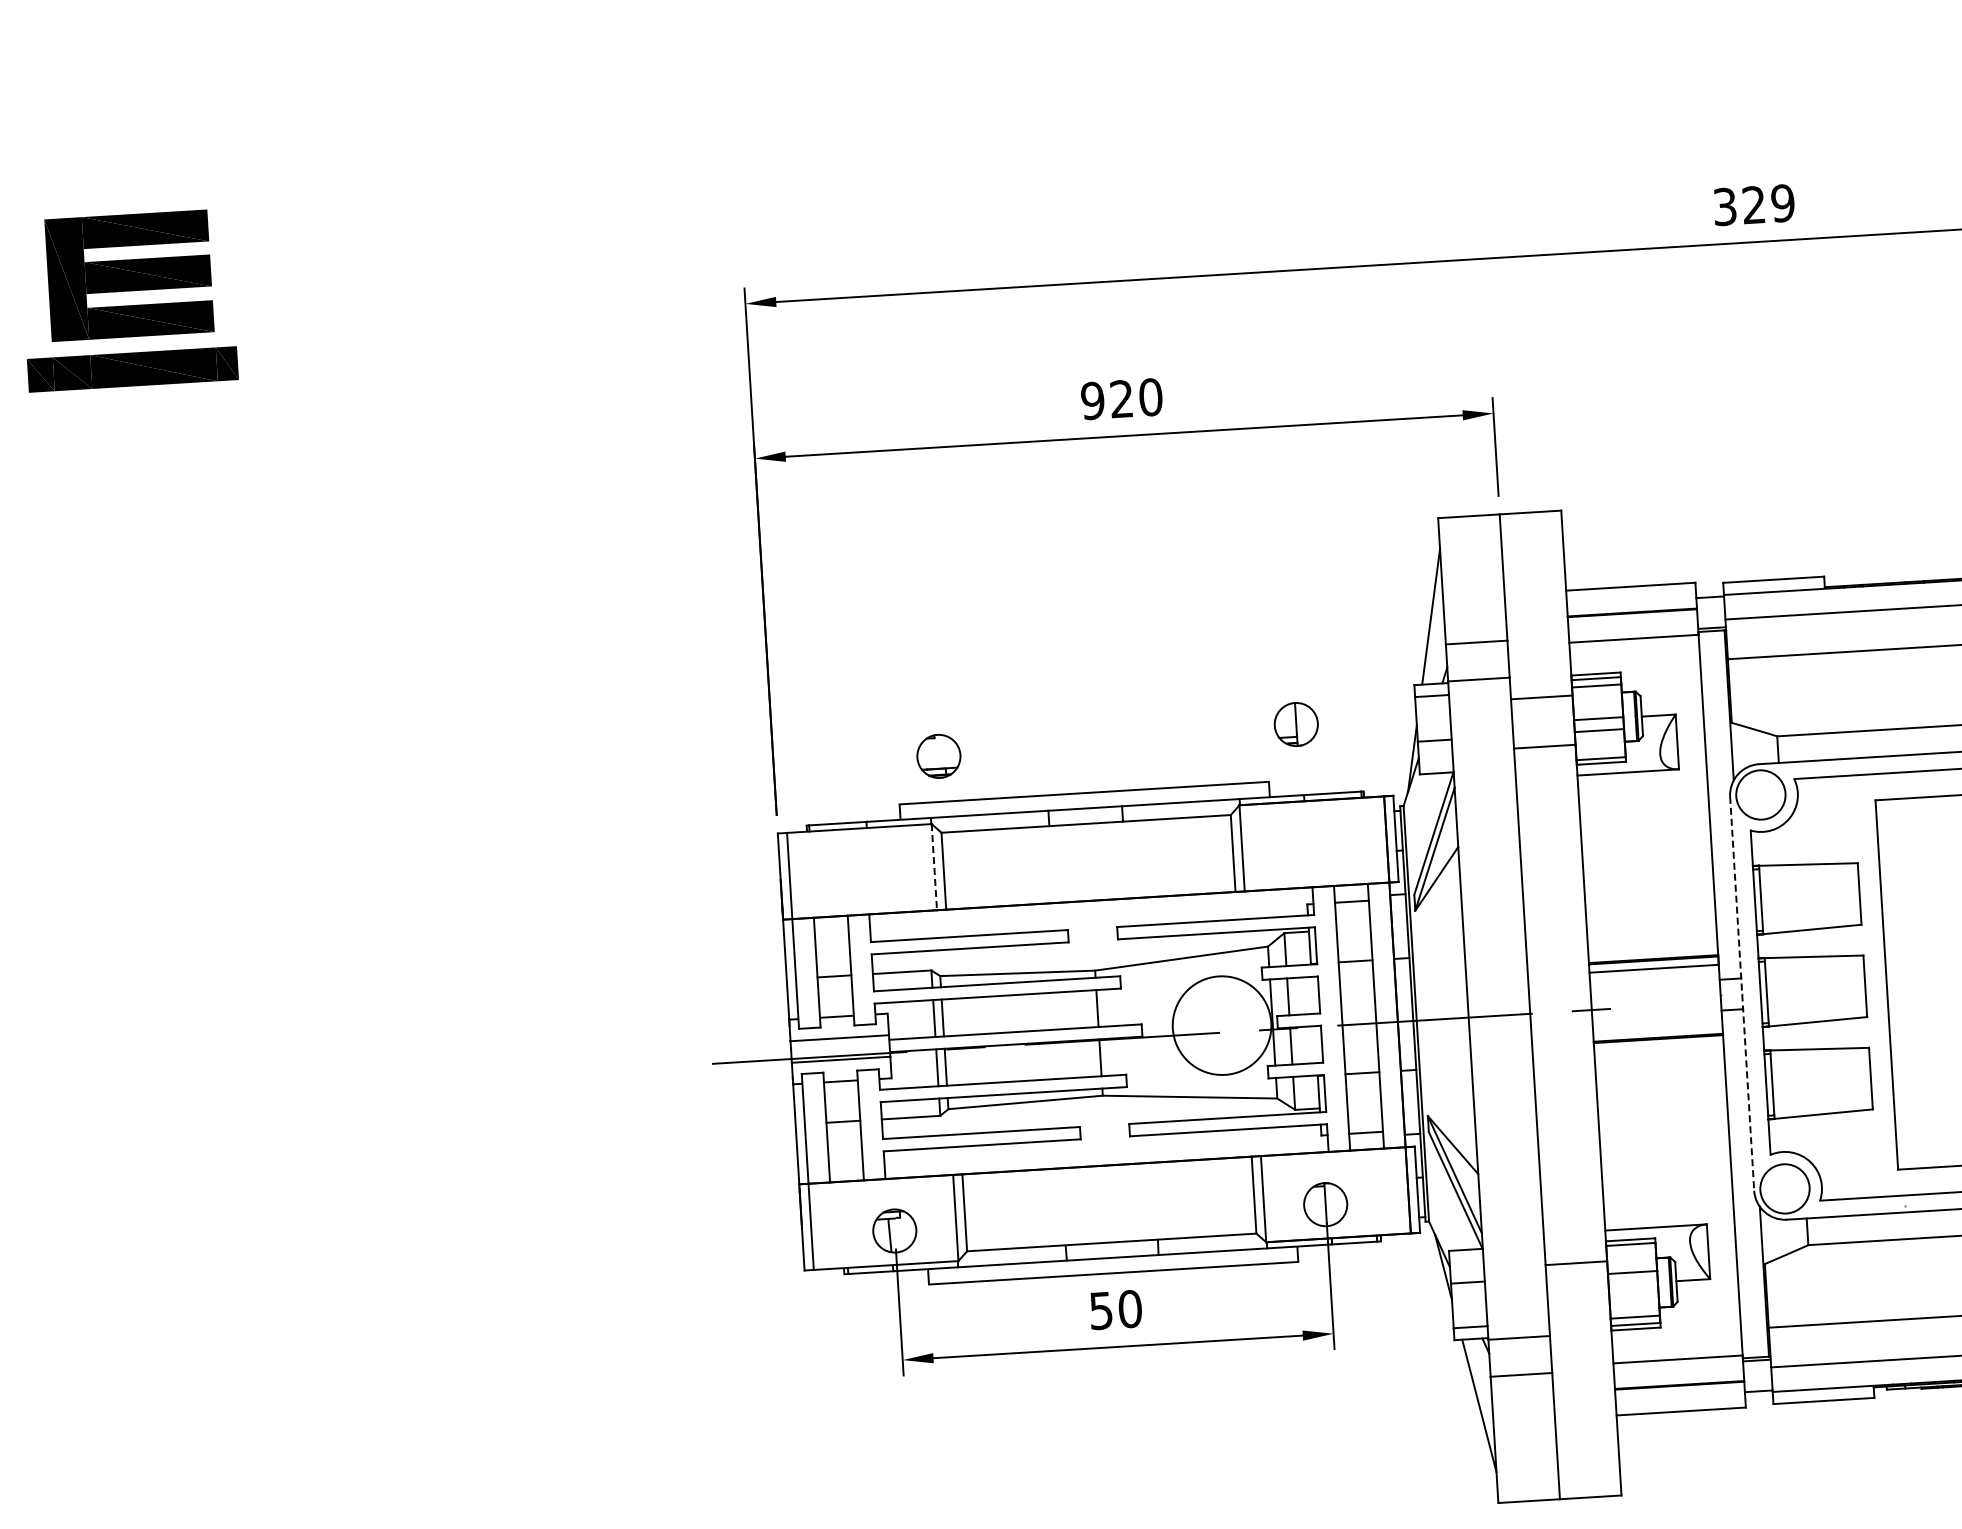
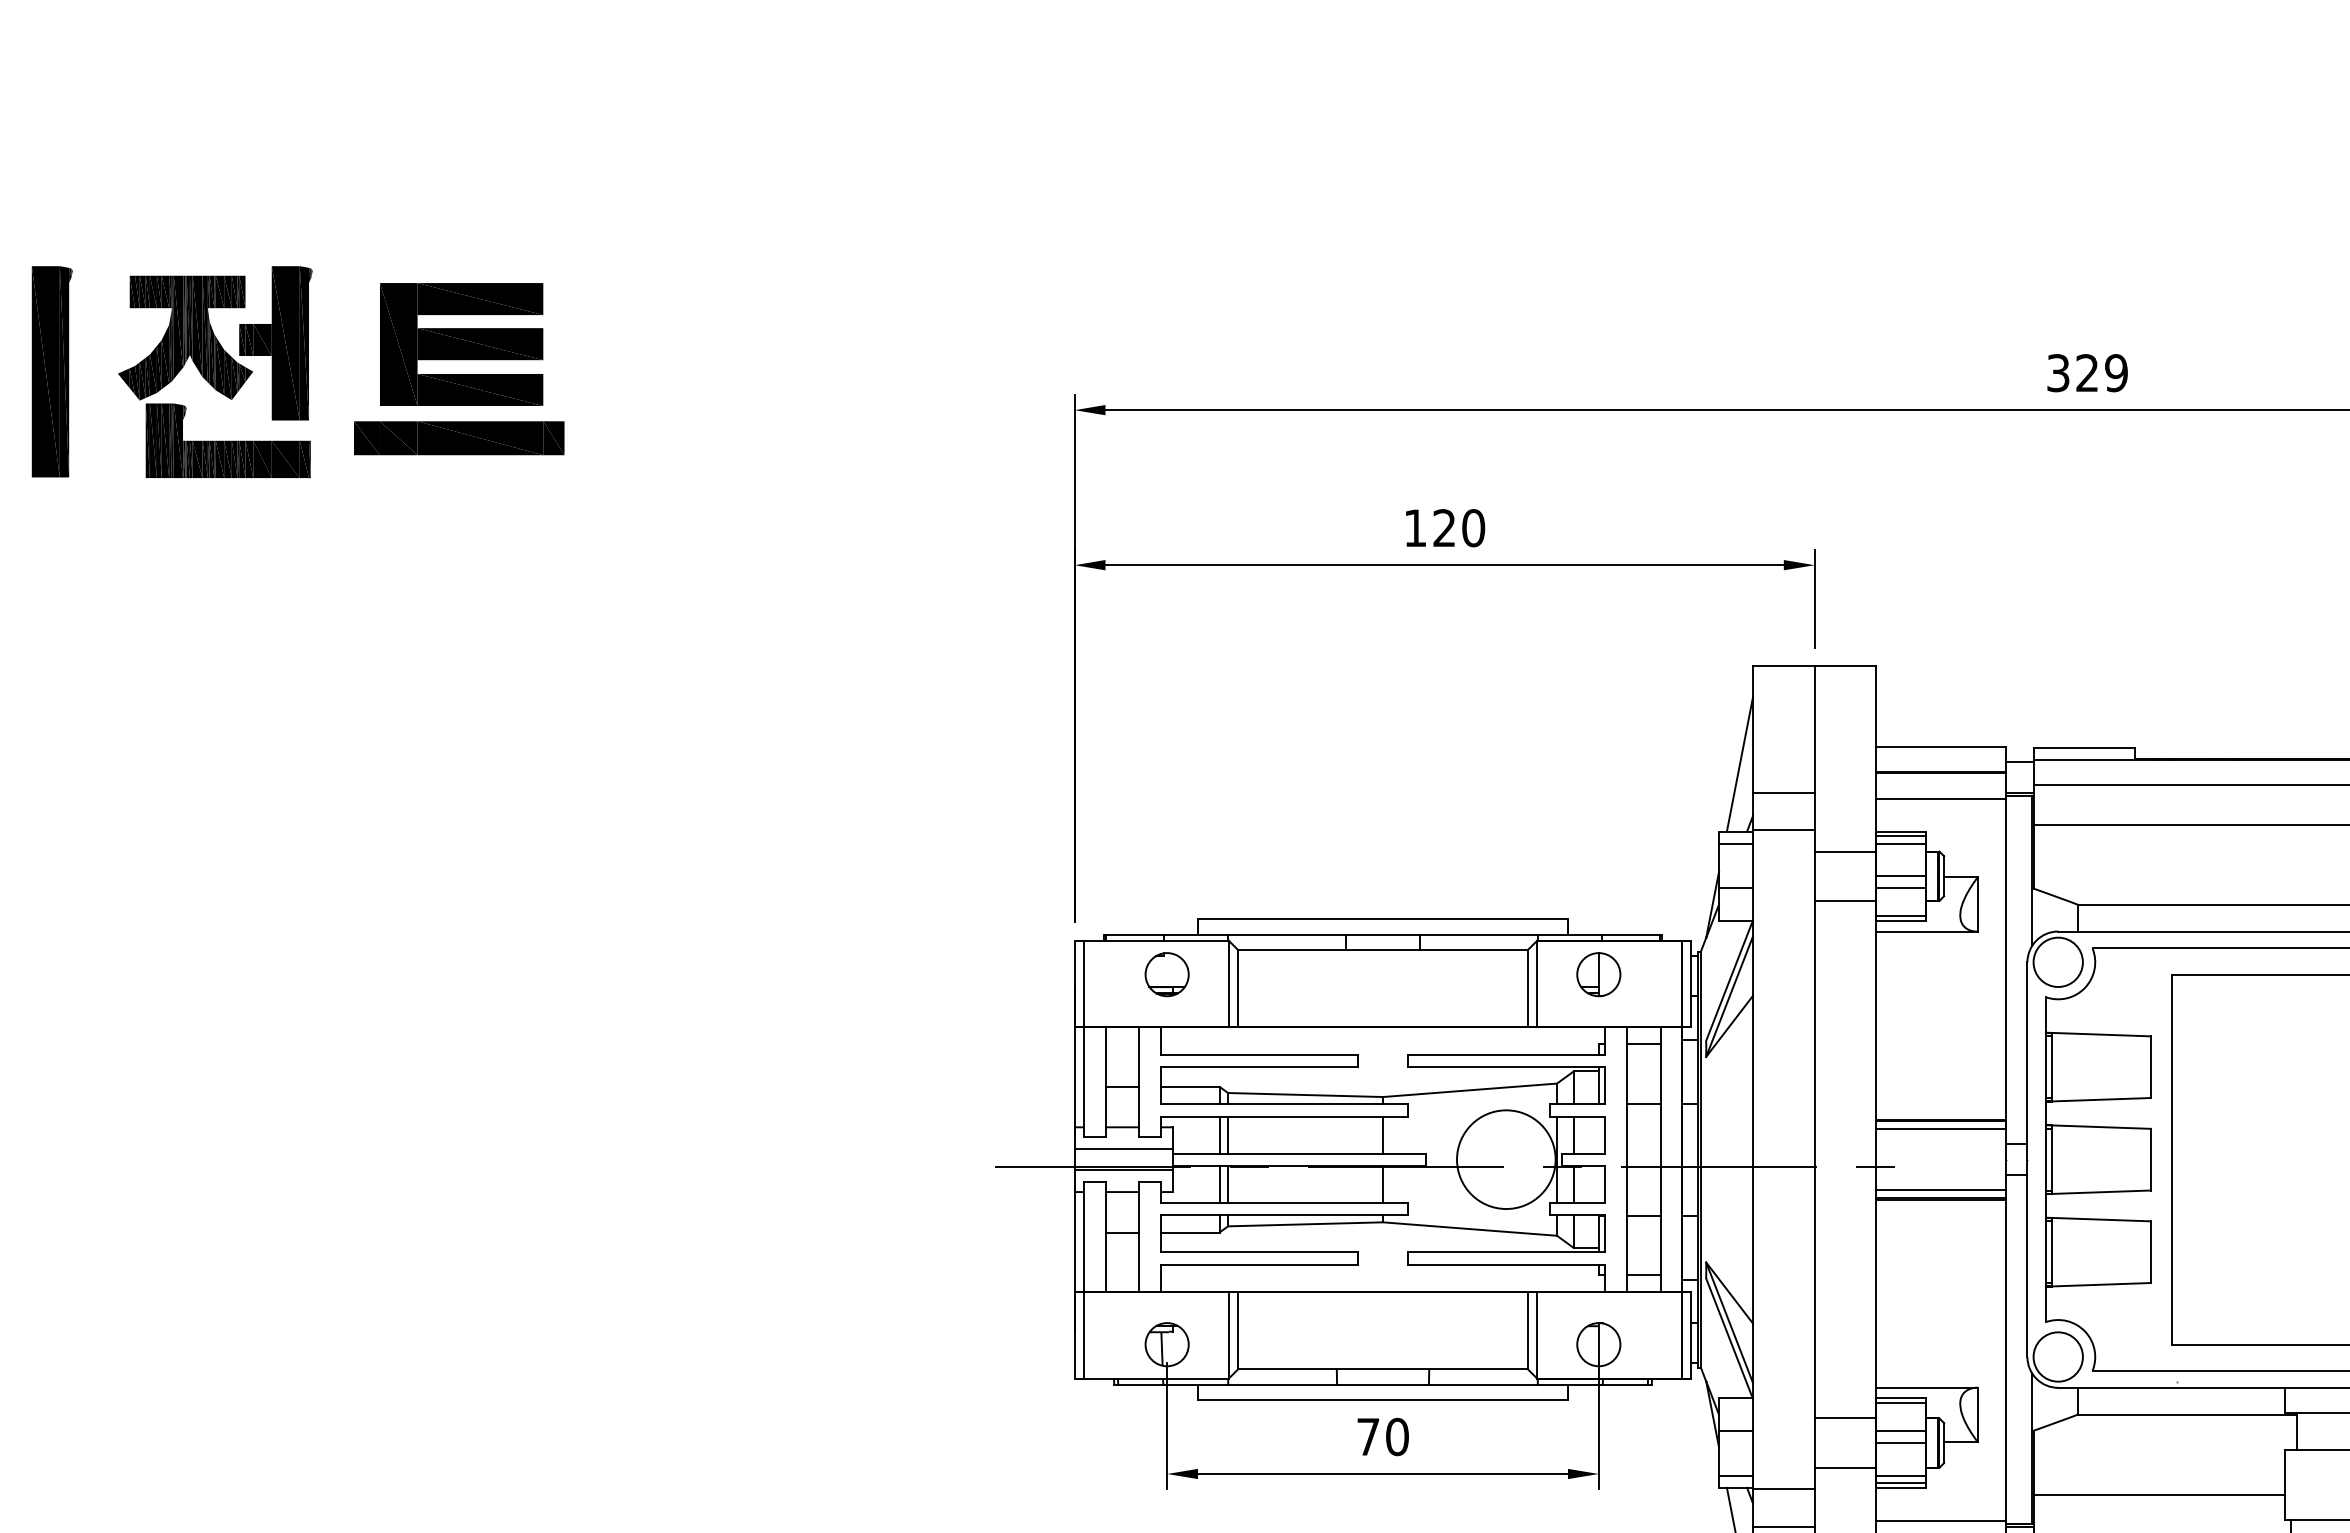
text: (1092, 401) -> (1415, 528), 920 -> 120
part: (1295, 724) -> (1598, 974), moved
part: (938, 756) -> (1166, 974), moved
line: (934, 867) -> (1228, 984), dashed -> solid
line: (1742, 994) -> (2027, 1160), dashed -> solid
line: (1657, 1029) -> (1940, 1190), added
line: (1632, 1284) -> (1900, 1443), added
text: (1101, 1311) -> (1368, 1437), 50 -> 70
line: (1579, 1312) -> (1845, 1467), added

